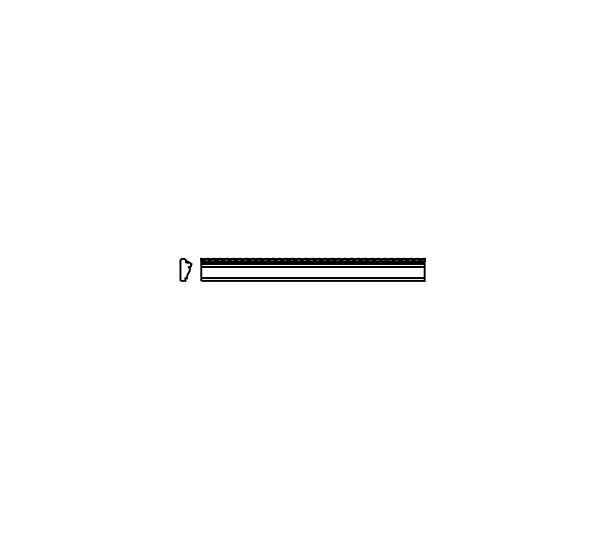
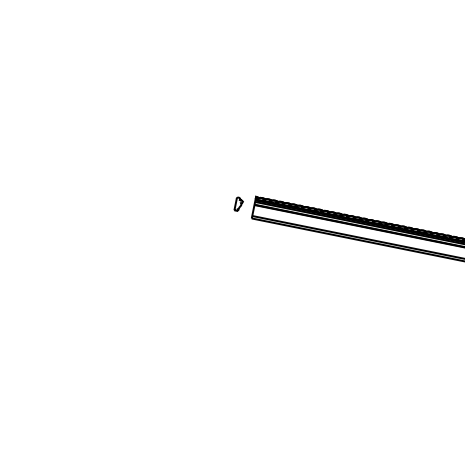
part: (185, 269) -> (238, 204), size x0.6

